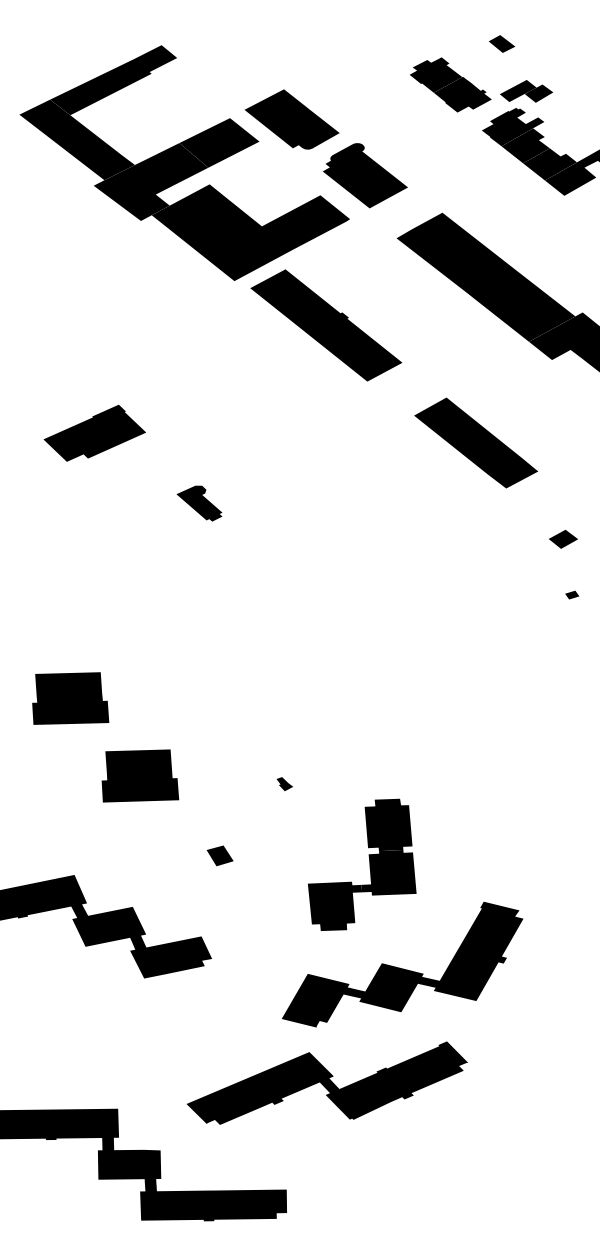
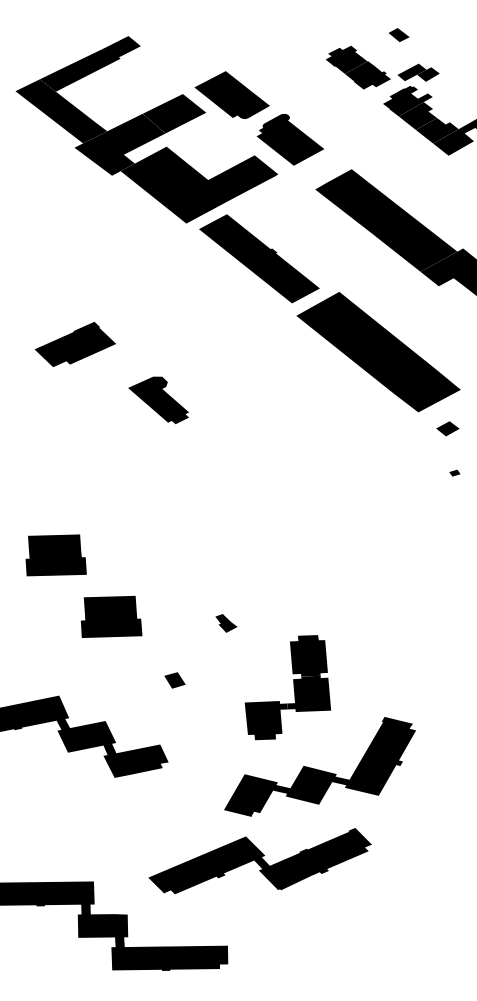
part: (476, 443) -> (378, 352), size x1.67
part: (199, 503) -> (158, 400), size x1.67
part: (284, 784) -> (226, 623), size x1.67

